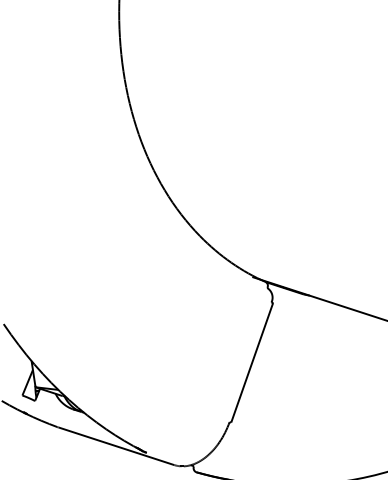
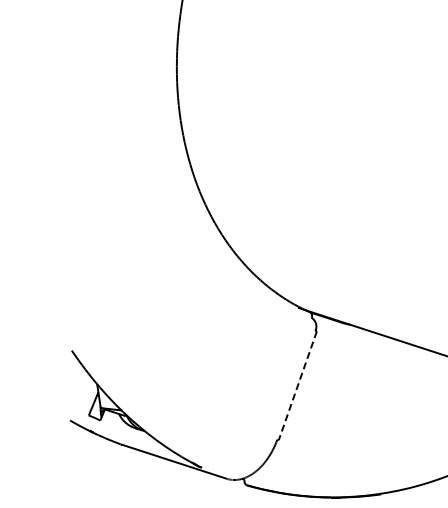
line: (251, 362) -> (297, 385), solid -> dashed

